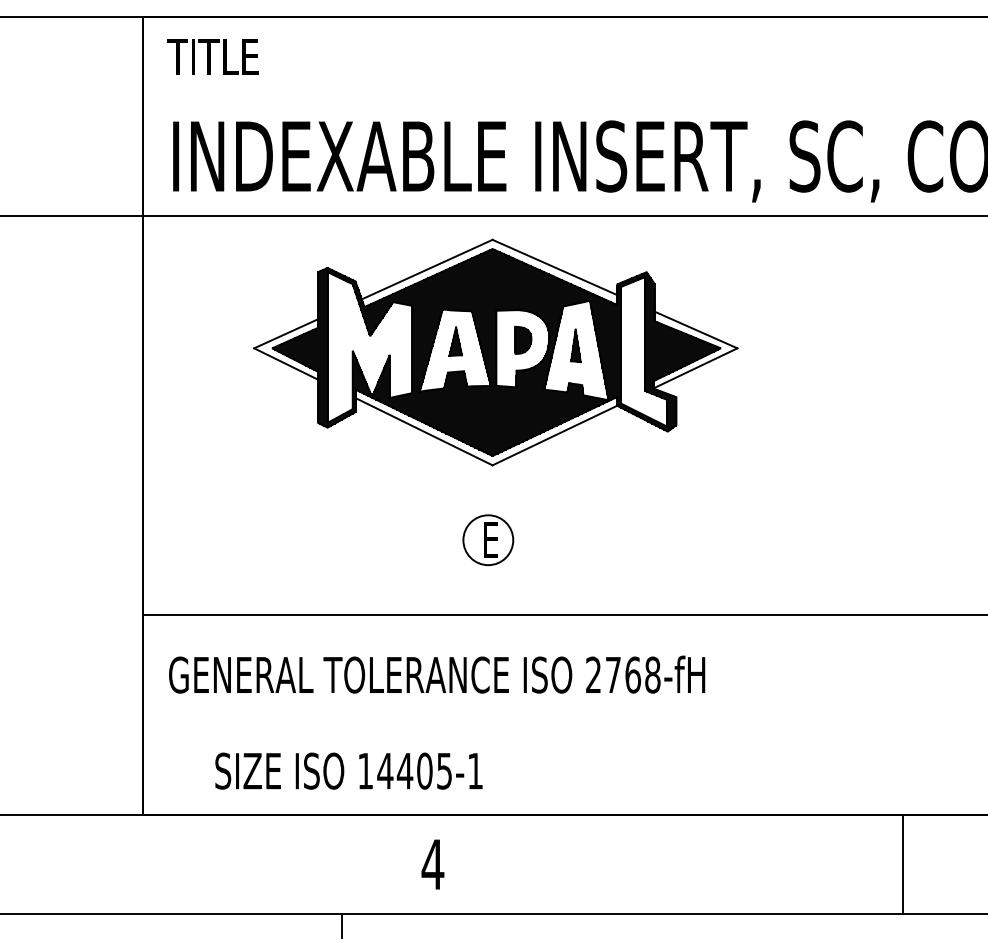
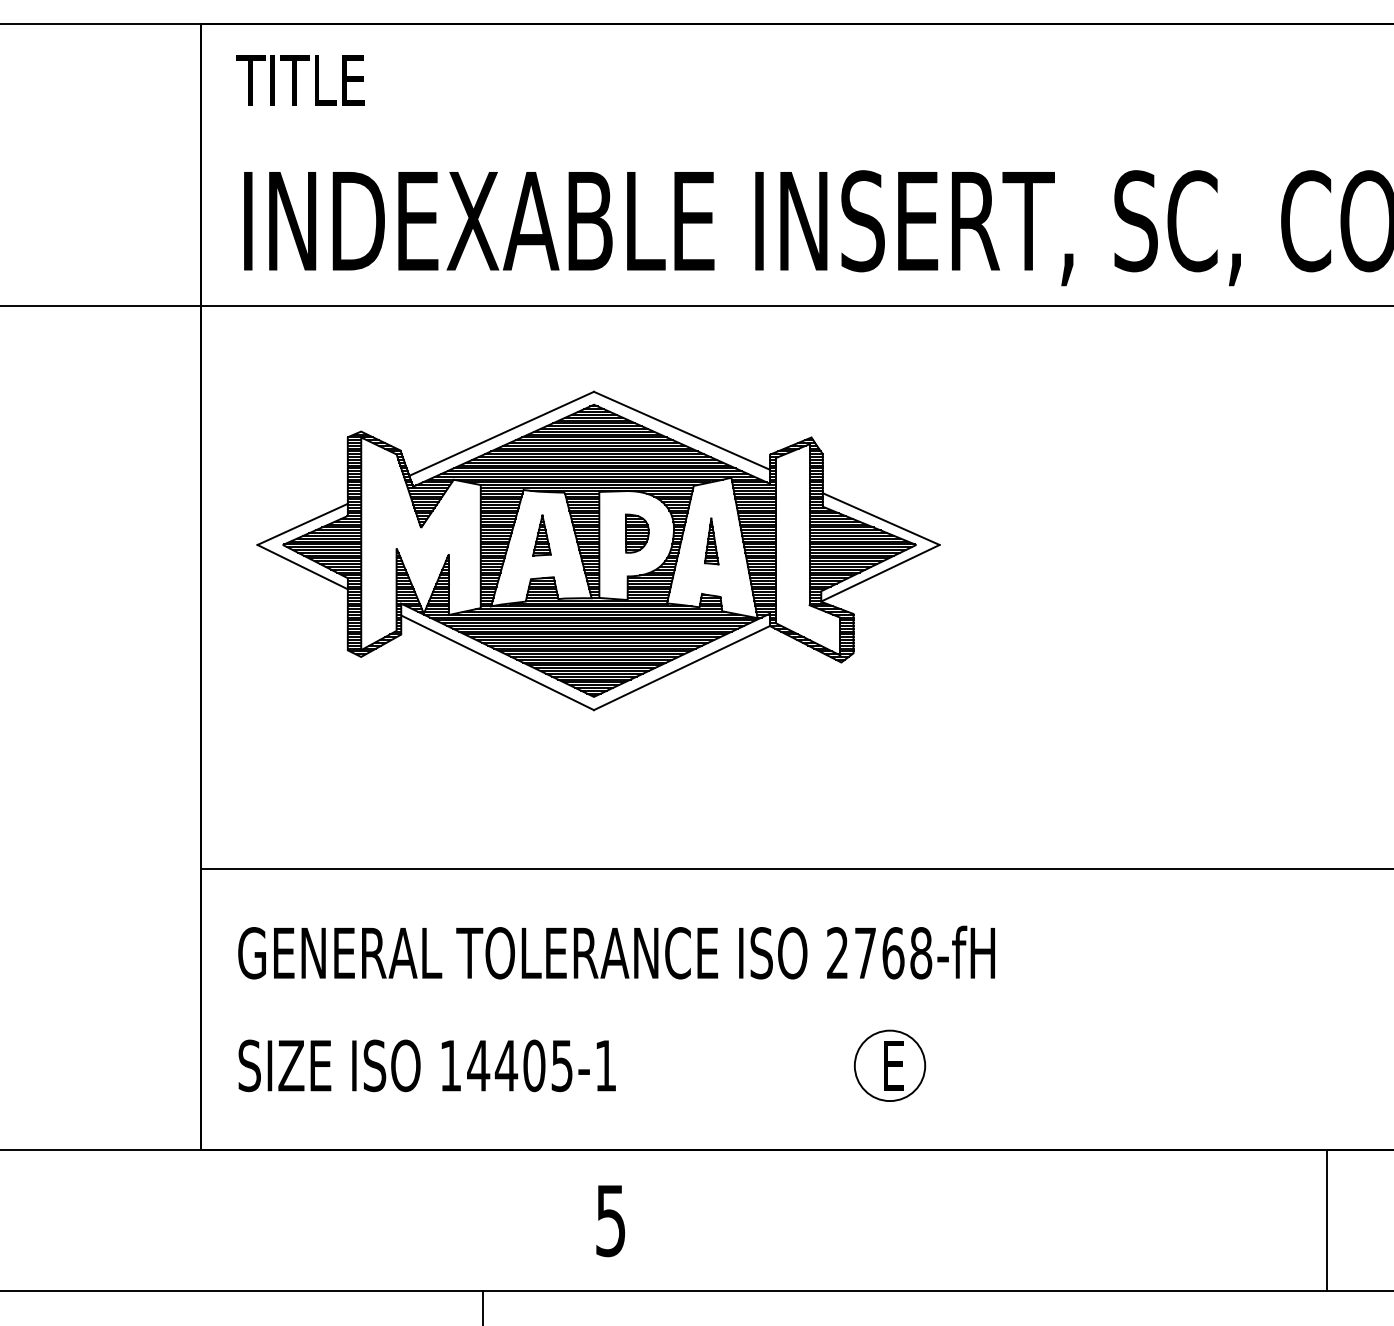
part: (495, 352) -> (598, 550), moved
part: (487, 539) -> (889, 1065), moved
text: (348, 770) -> (426, 1065), moved
line: (903, 864) -> (1327, 1220), moved
text: (432, 865) -> (610, 1221), 4 -> 5

